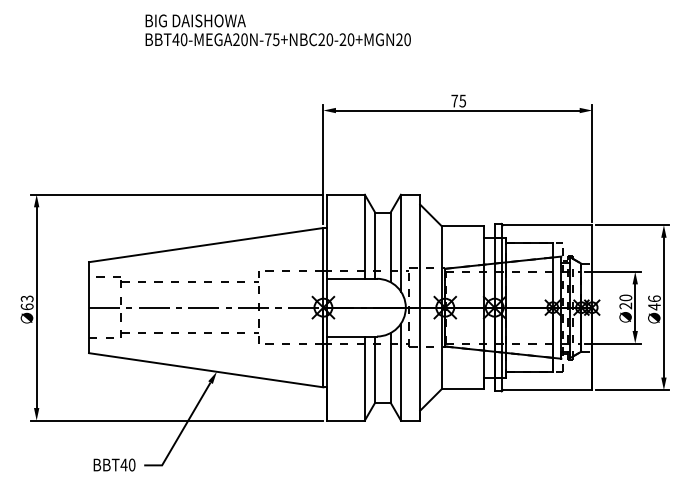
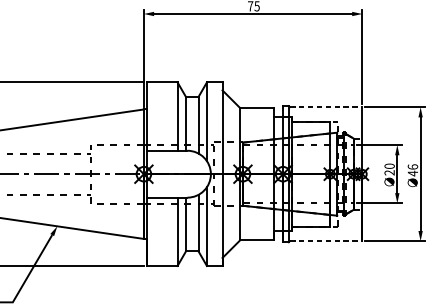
line: (547, 225) -> (326, 107), solid -> dashed
line: (547, 390) -> (326, 241), solid -> dashed

